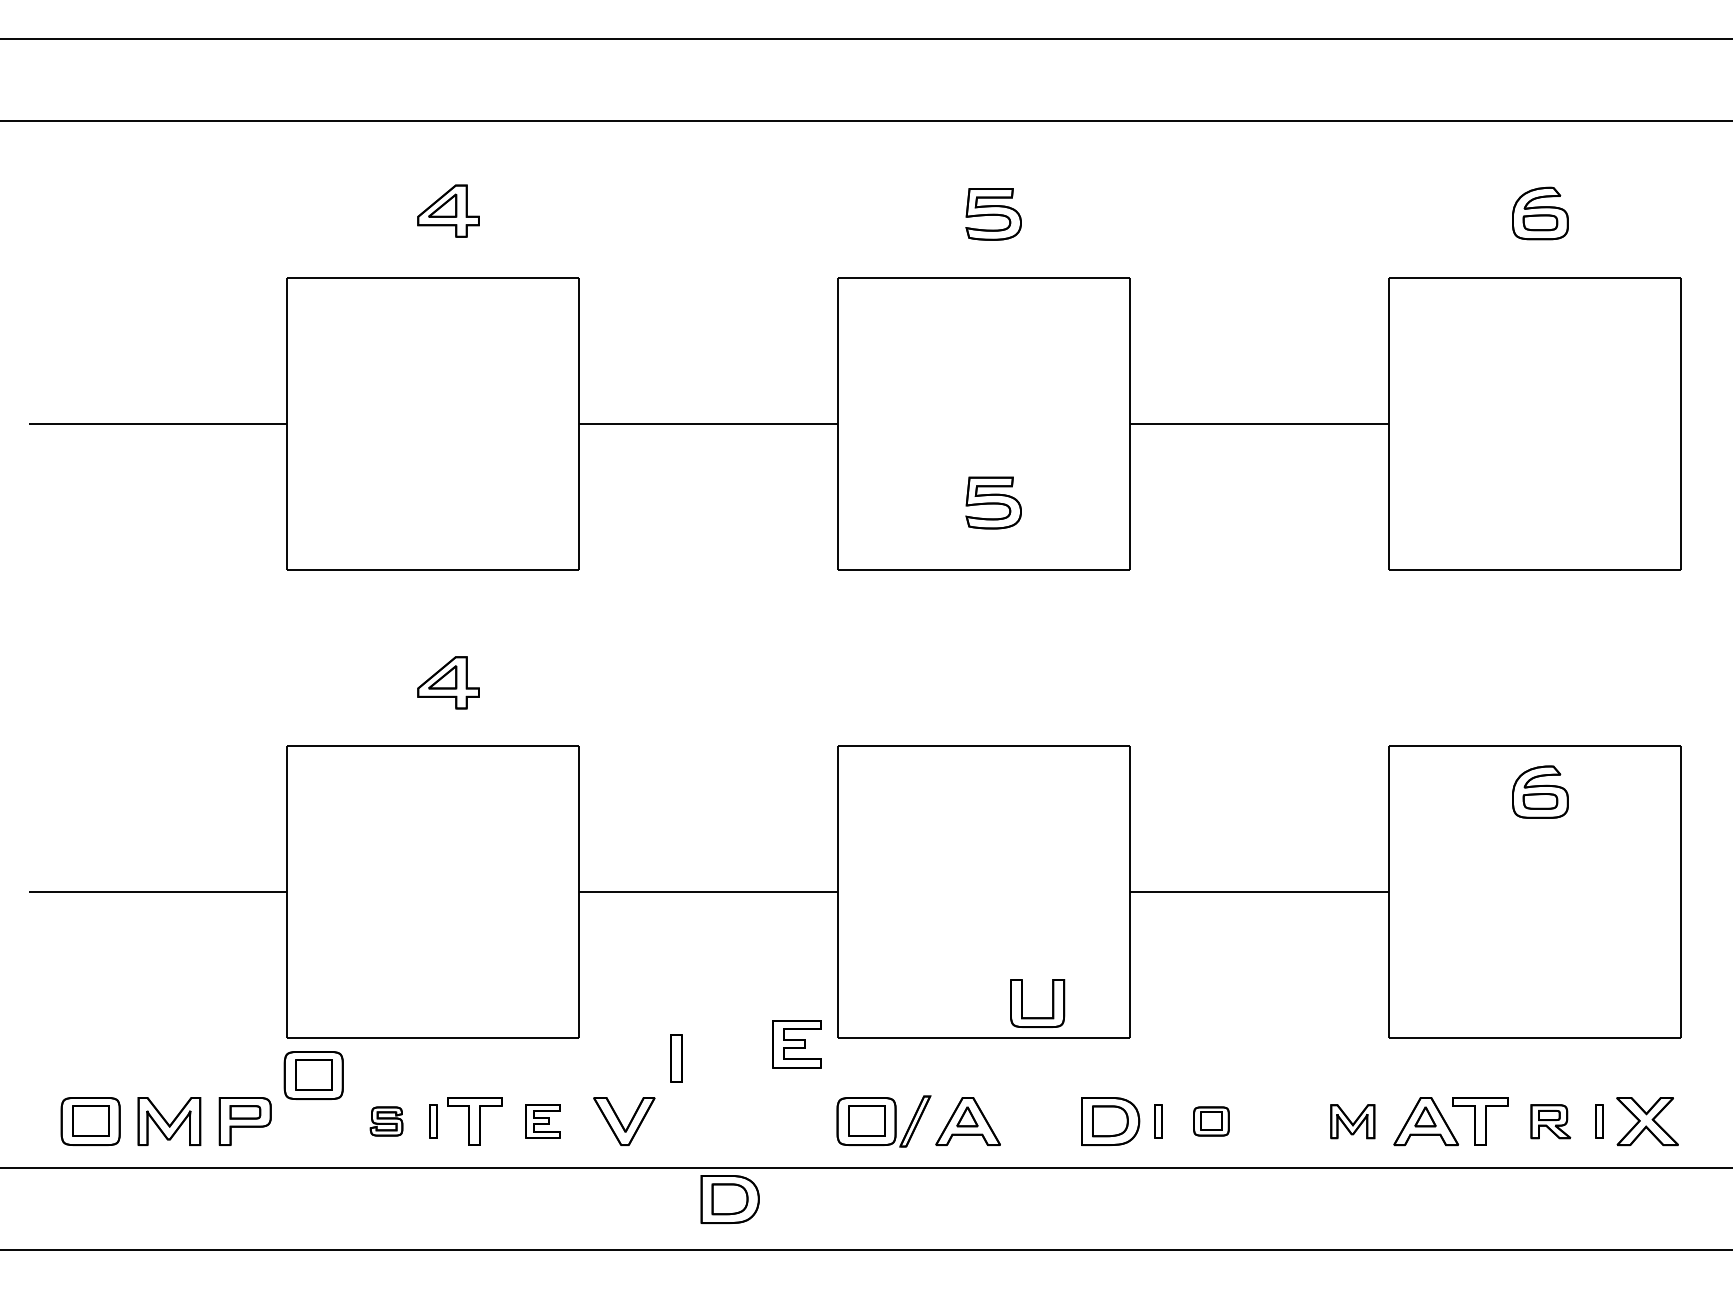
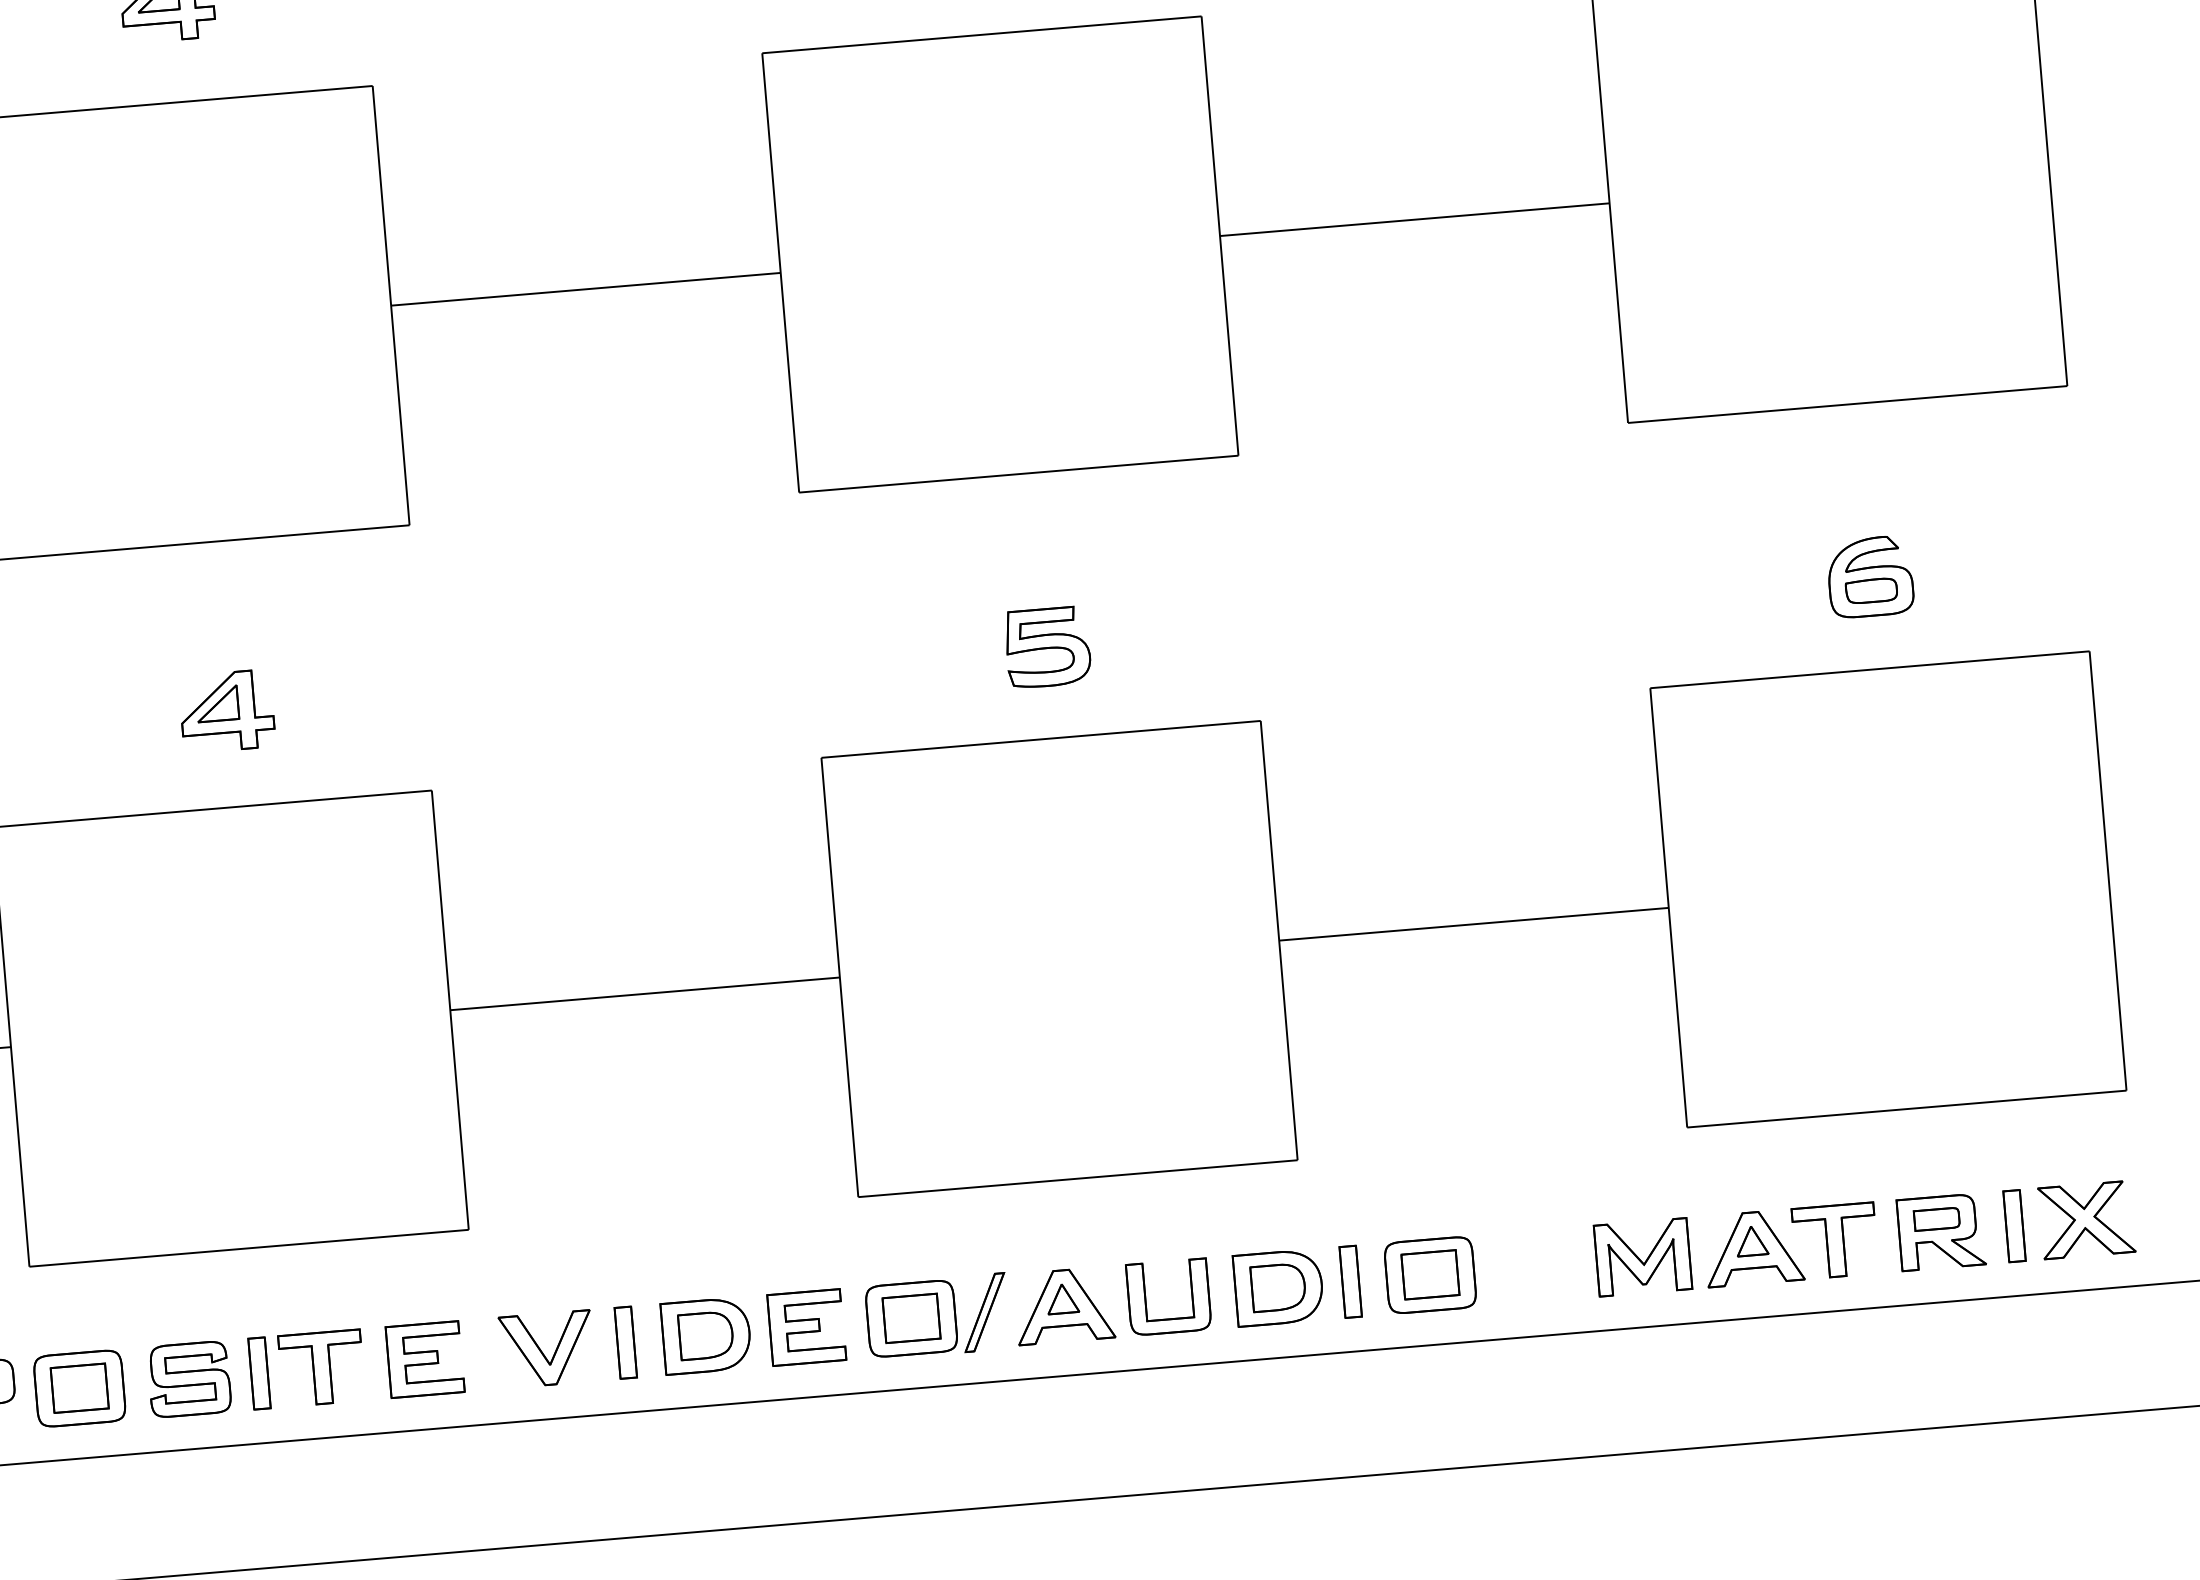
part: (993, 502) -> (1047, 646), moved
part: (1540, 791) -> (1870, 575), moved
part: (1037, 1017) -> (1170, 1318), moved
part: (796, 1044) -> (806, 1327), moved
part: (676, 1058) -> (625, 1342), moved
part: (313, 1075) -> (79, 1388), moved
part: (386, 1121) -> (189, 1379), size x1.67
part: (433, 1121) -> (259, 1373), size x1.43
part: (543, 1121) -> (425, 1359), size x1.43
part: (1158, 1121) -> (1350, 1281), size x1.43
part: (1211, 1121) -> (1430, 1275), size x1.67
part: (1352, 1121) -> (1642, 1257), size x1.43
part: (1550, 1121) -> (1940, 1232), size x1.43
part: (1599, 1121) -> (2014, 1226), size x1.43
part: (729, 1199) -> (705, 1336), moved

